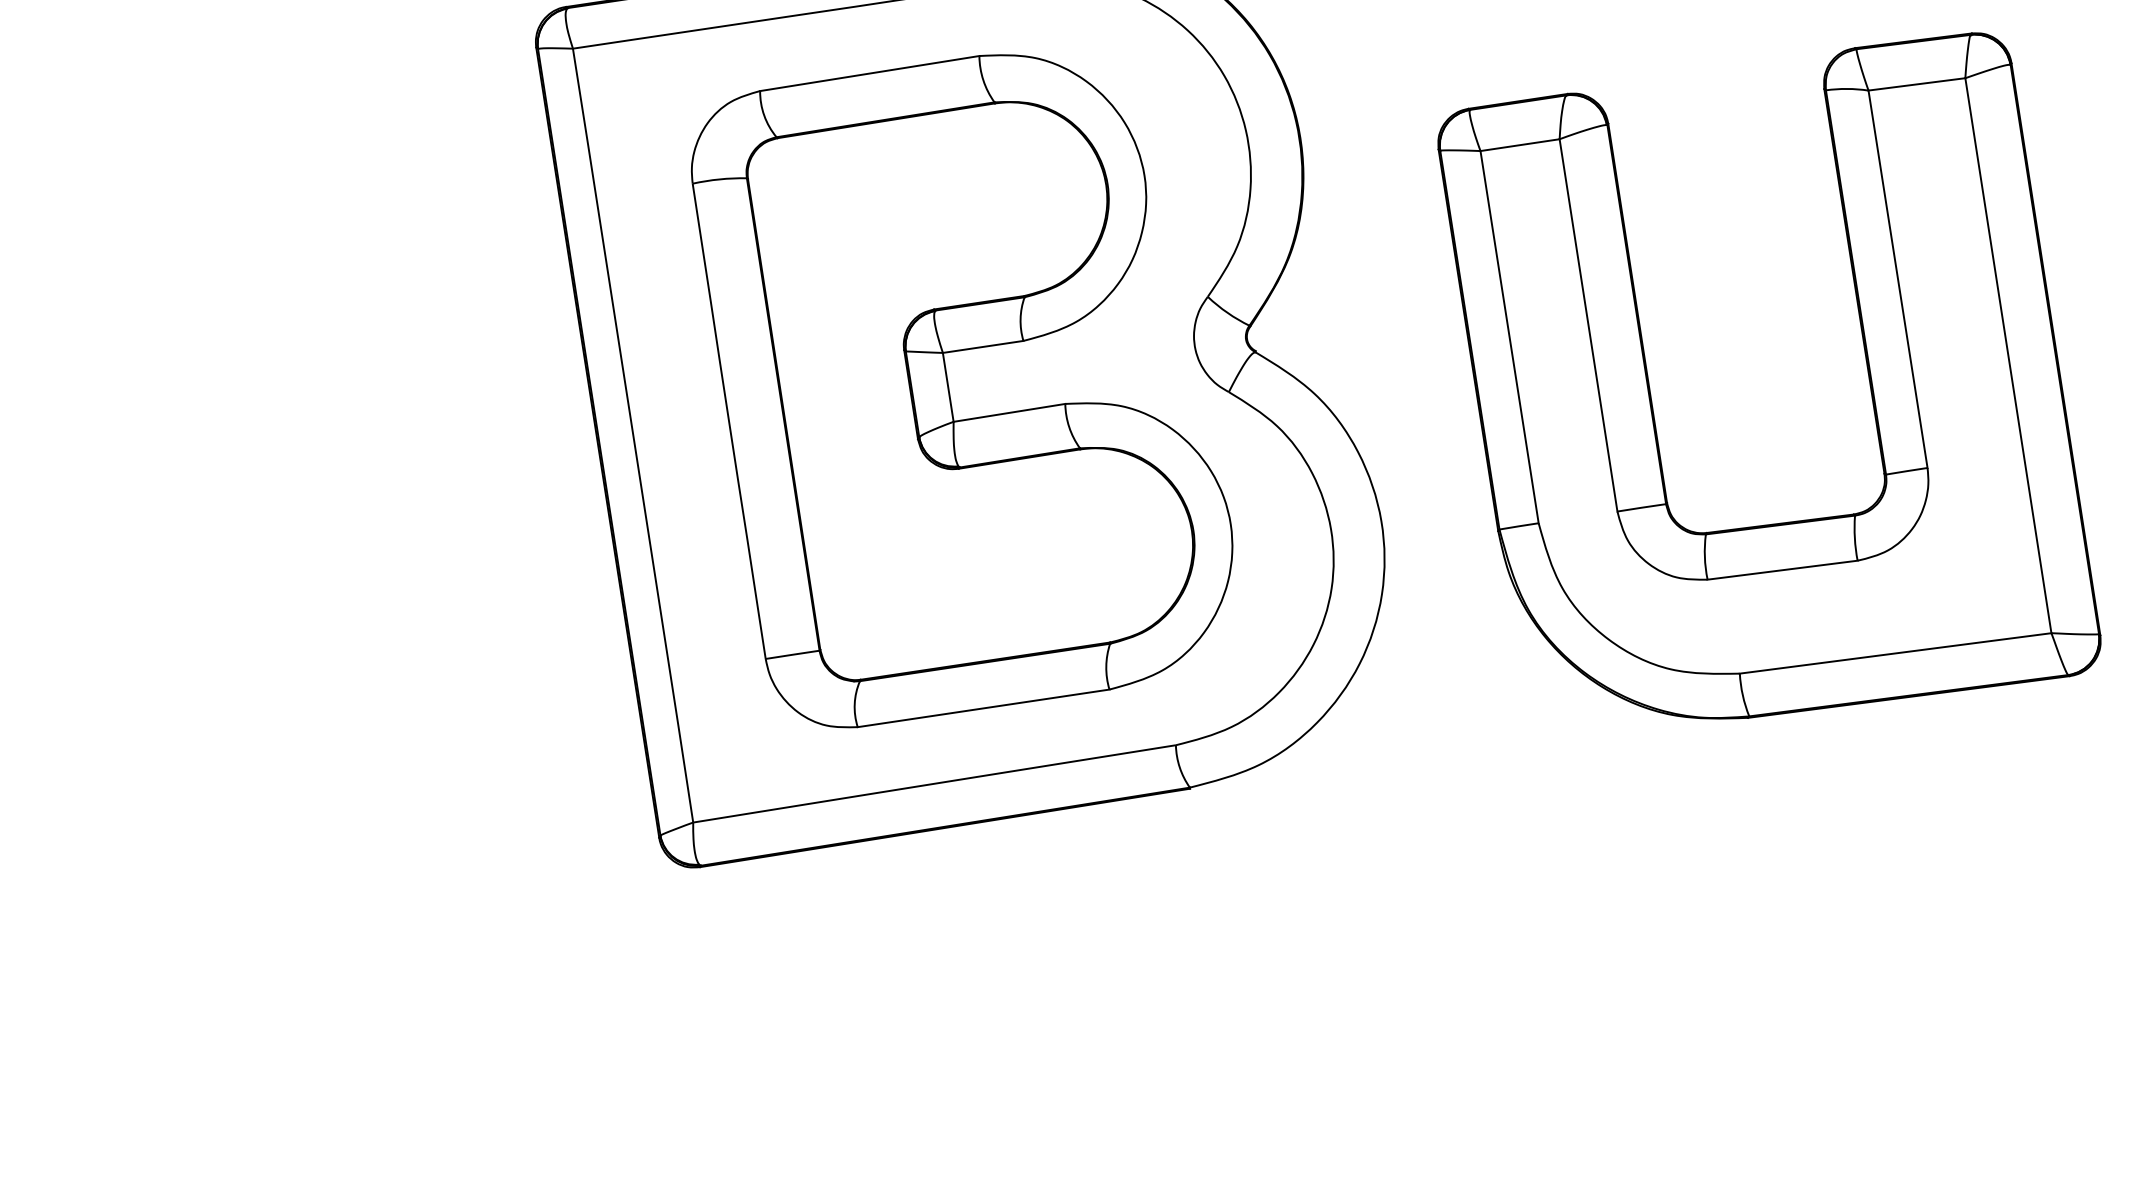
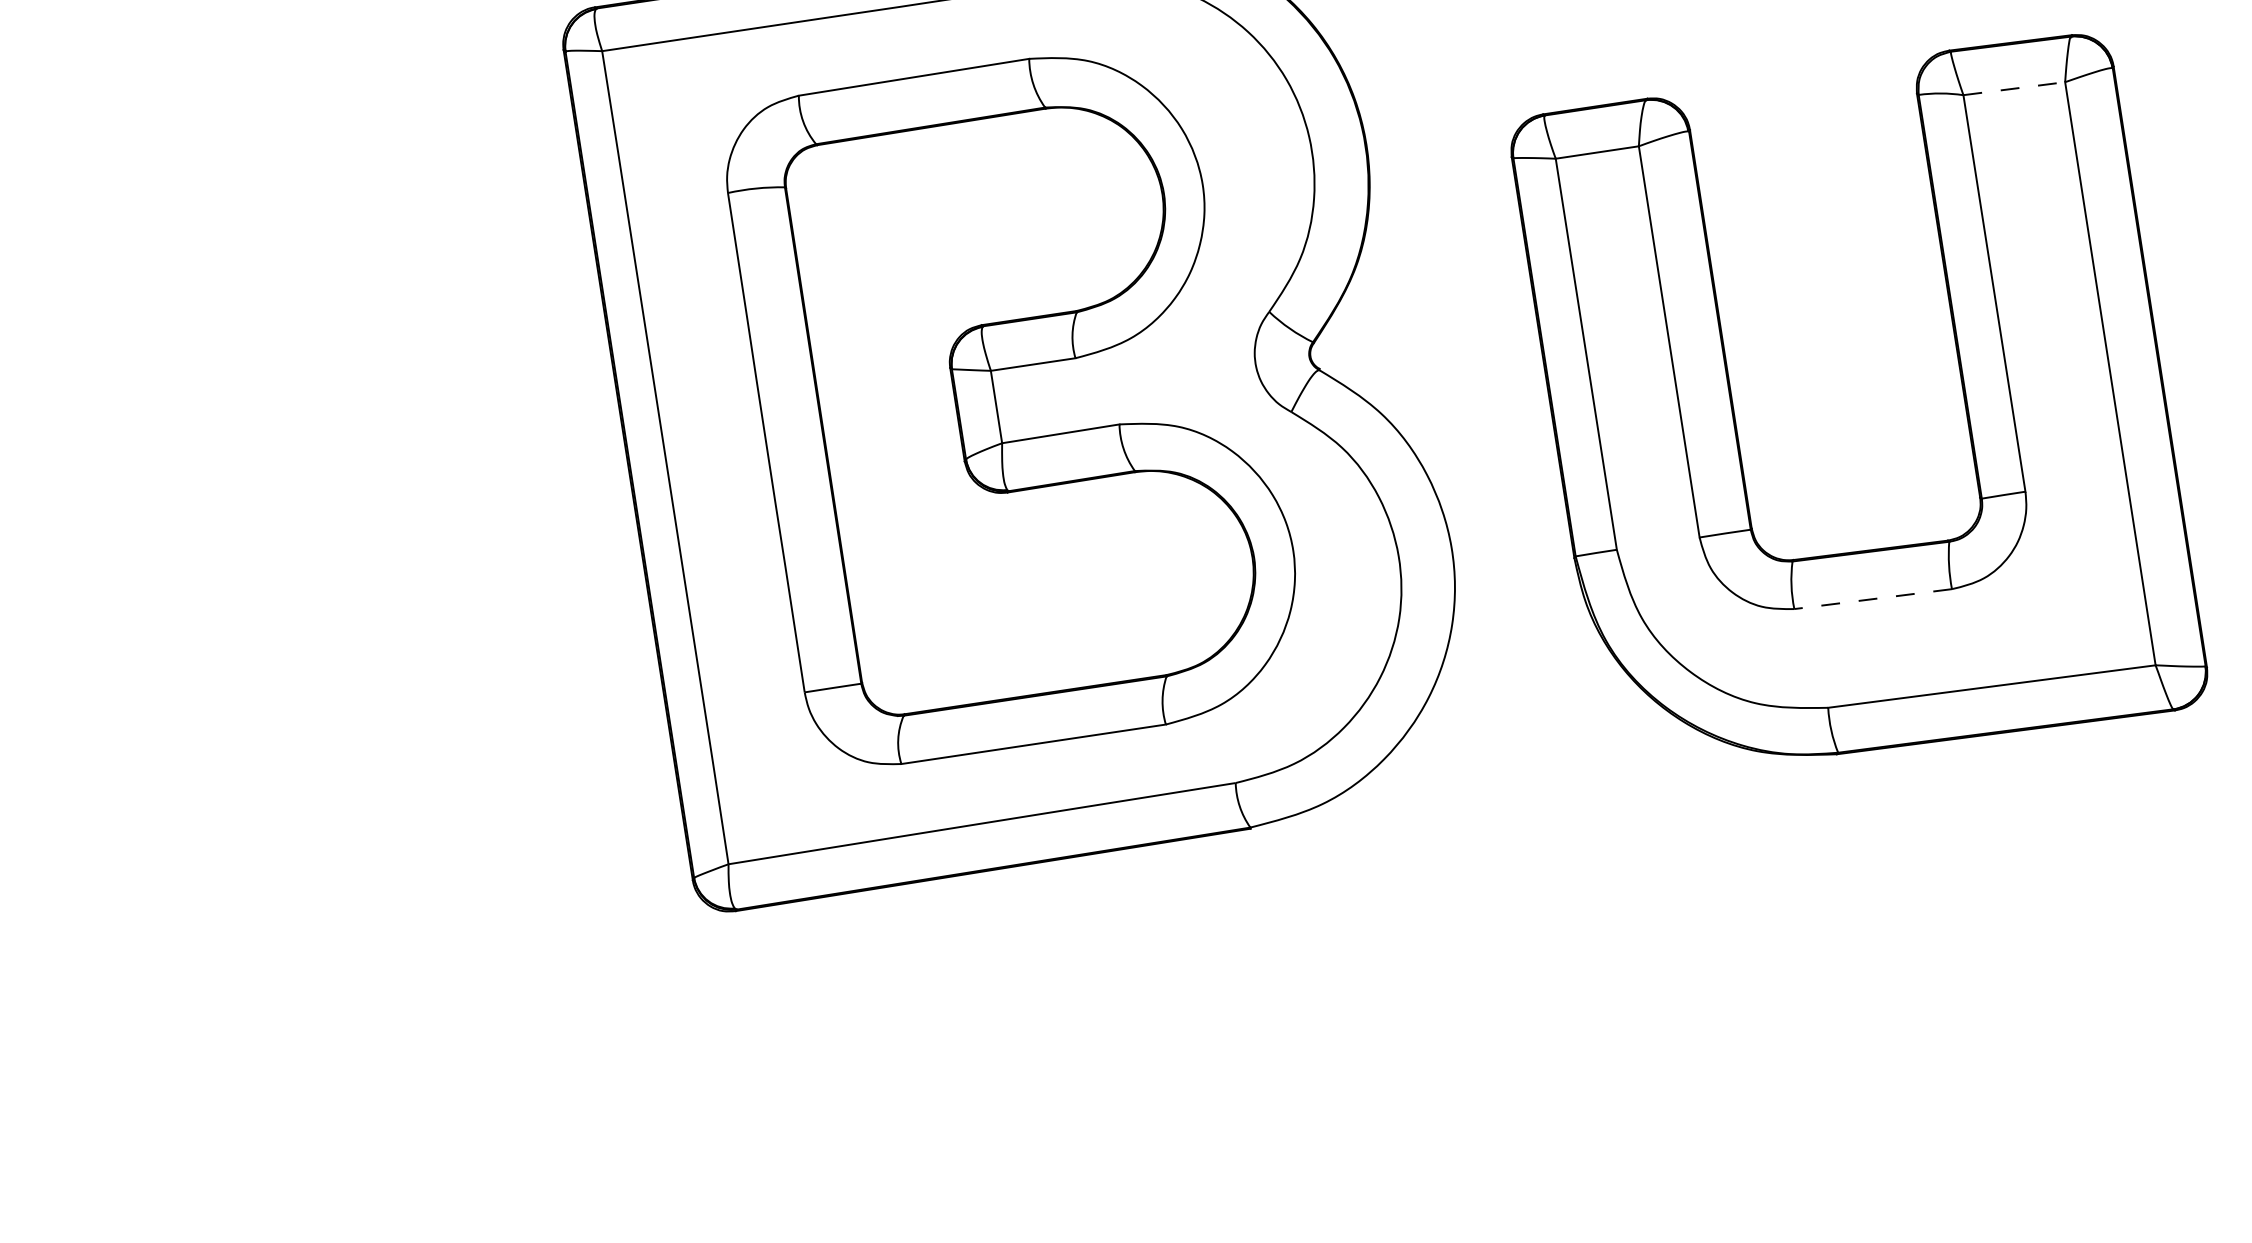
line: (1916, 84) -> (2013, 88), solid -> dashed
line: (1782, 570) -> (1873, 599), solid -> dashed

